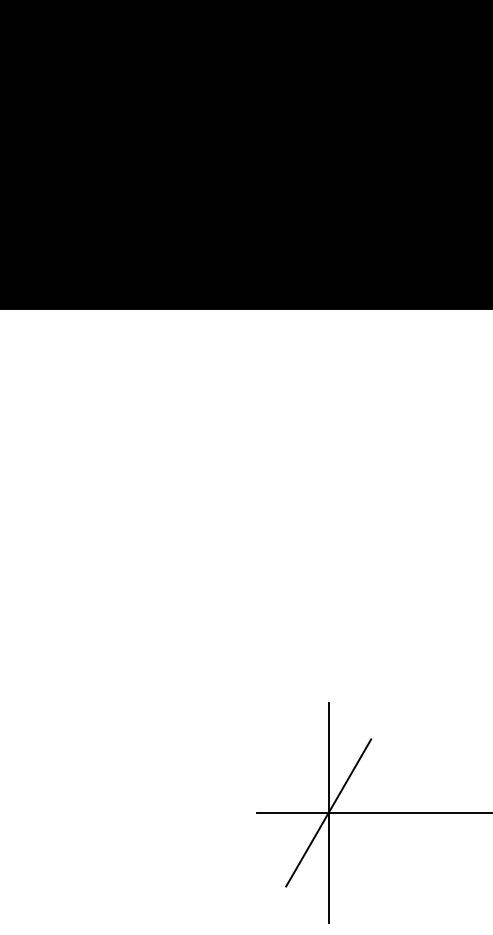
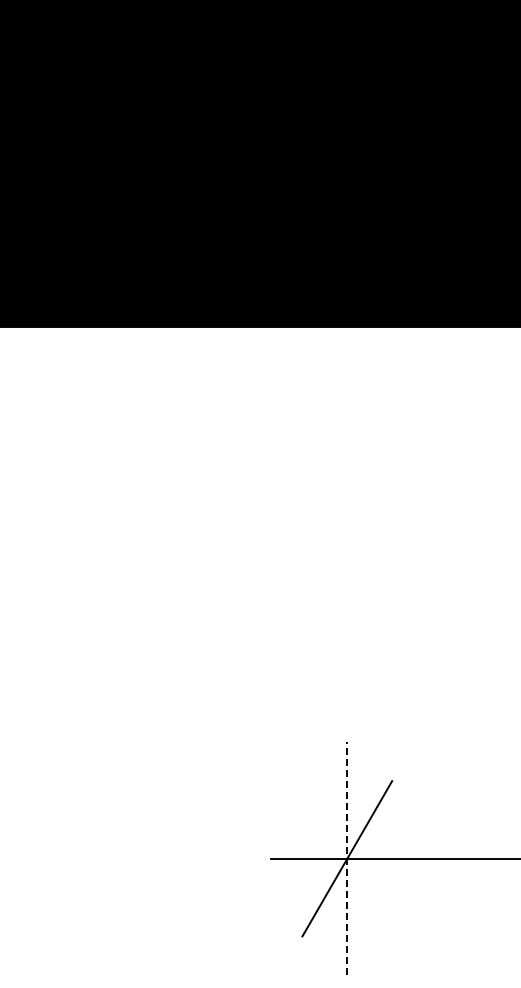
line: (328, 812) -> (347, 858), solid -> dashed

